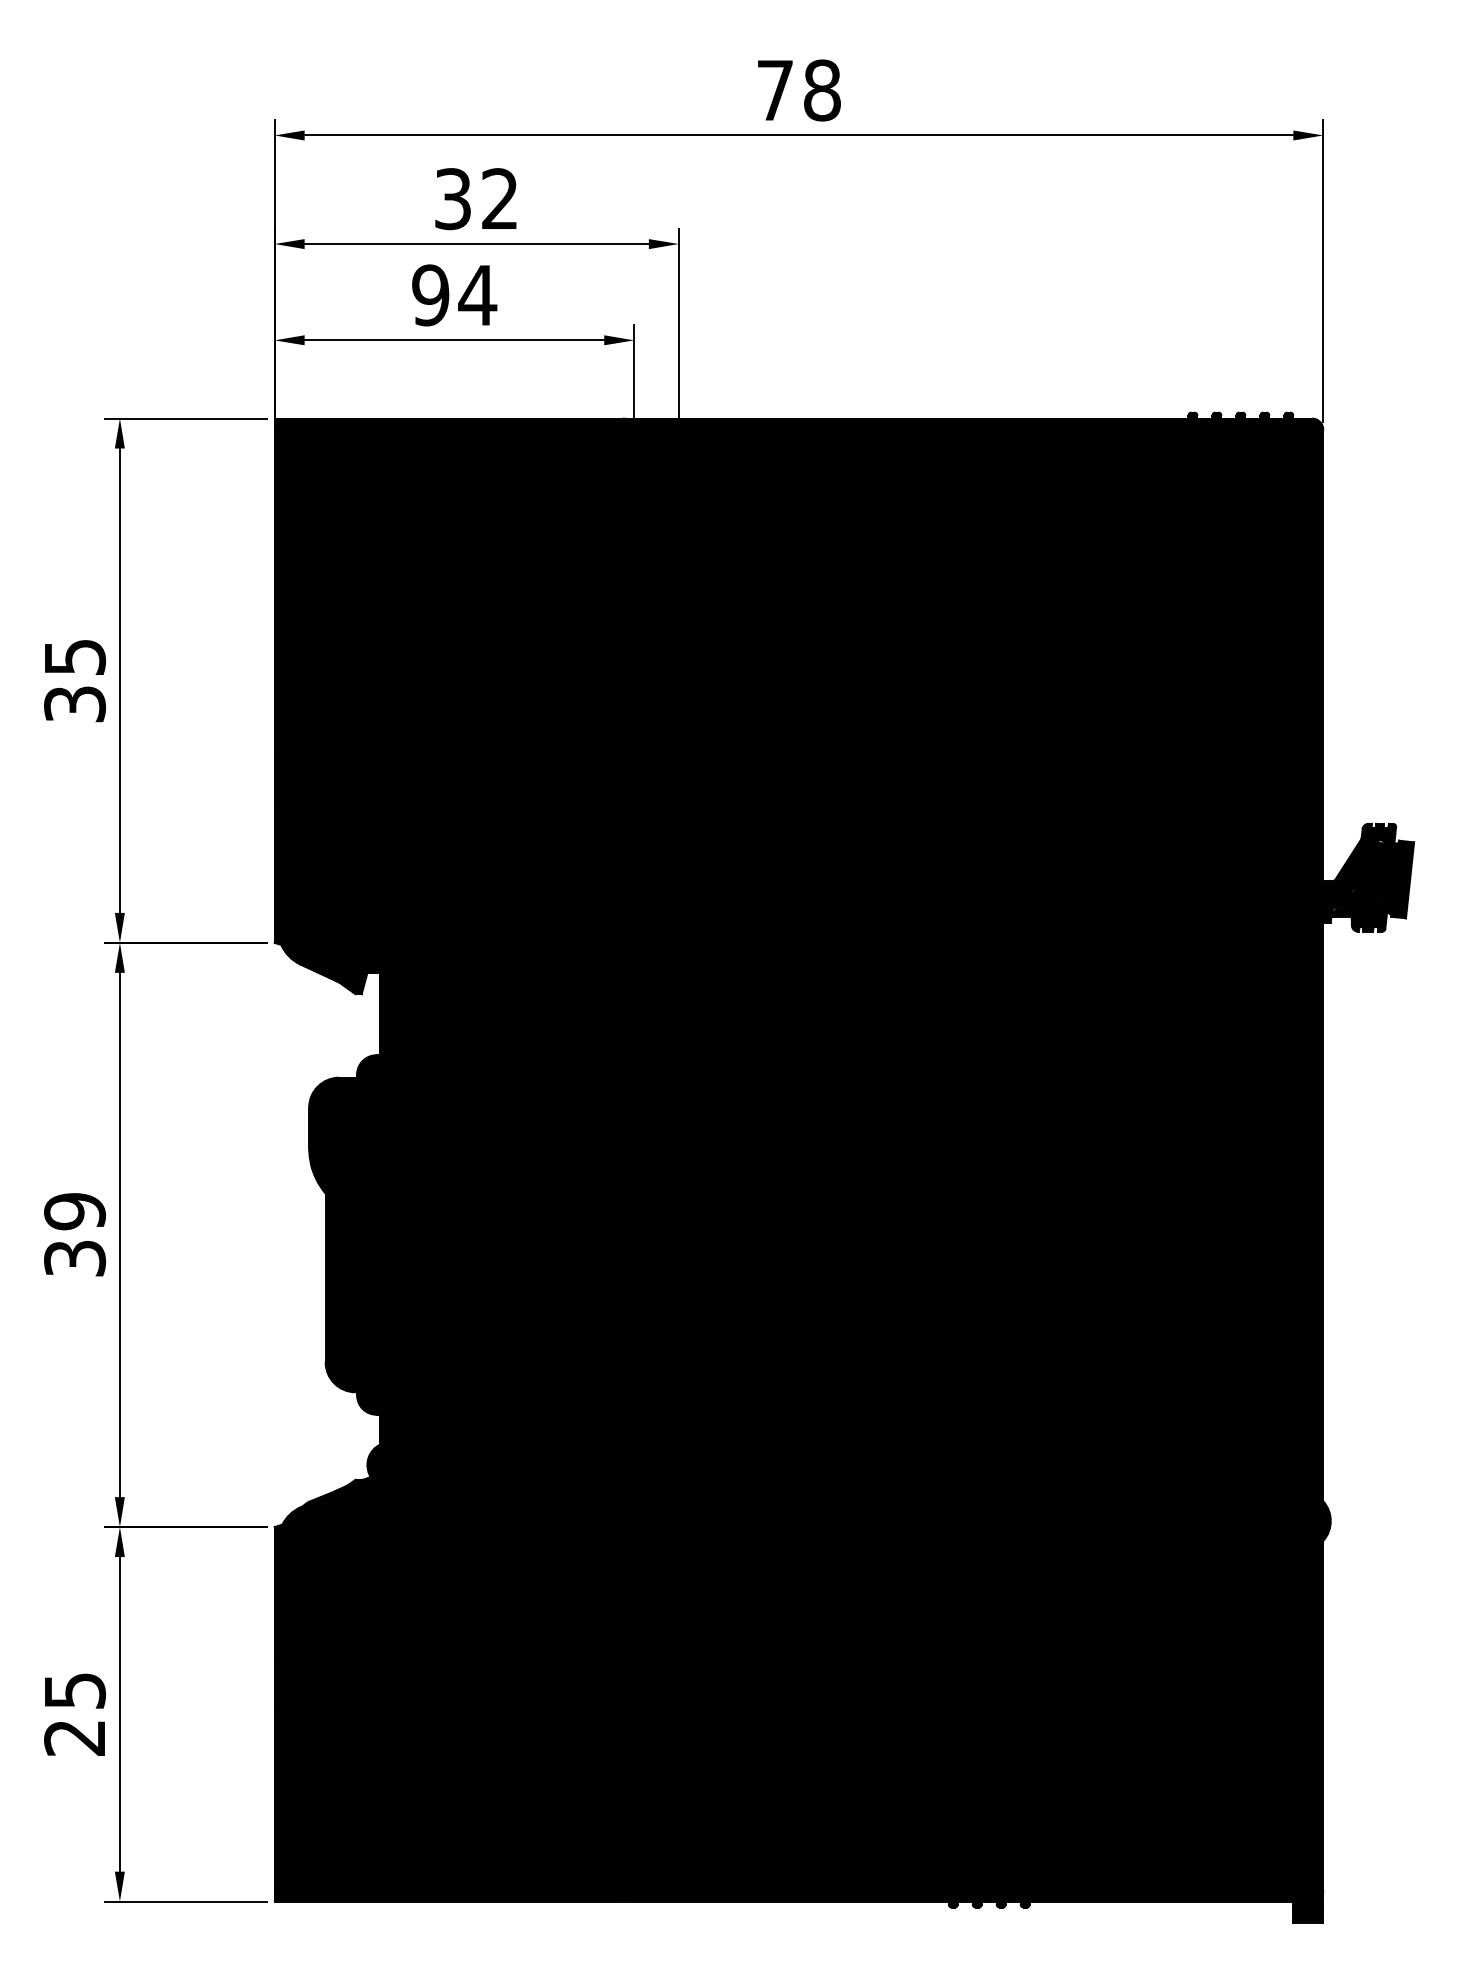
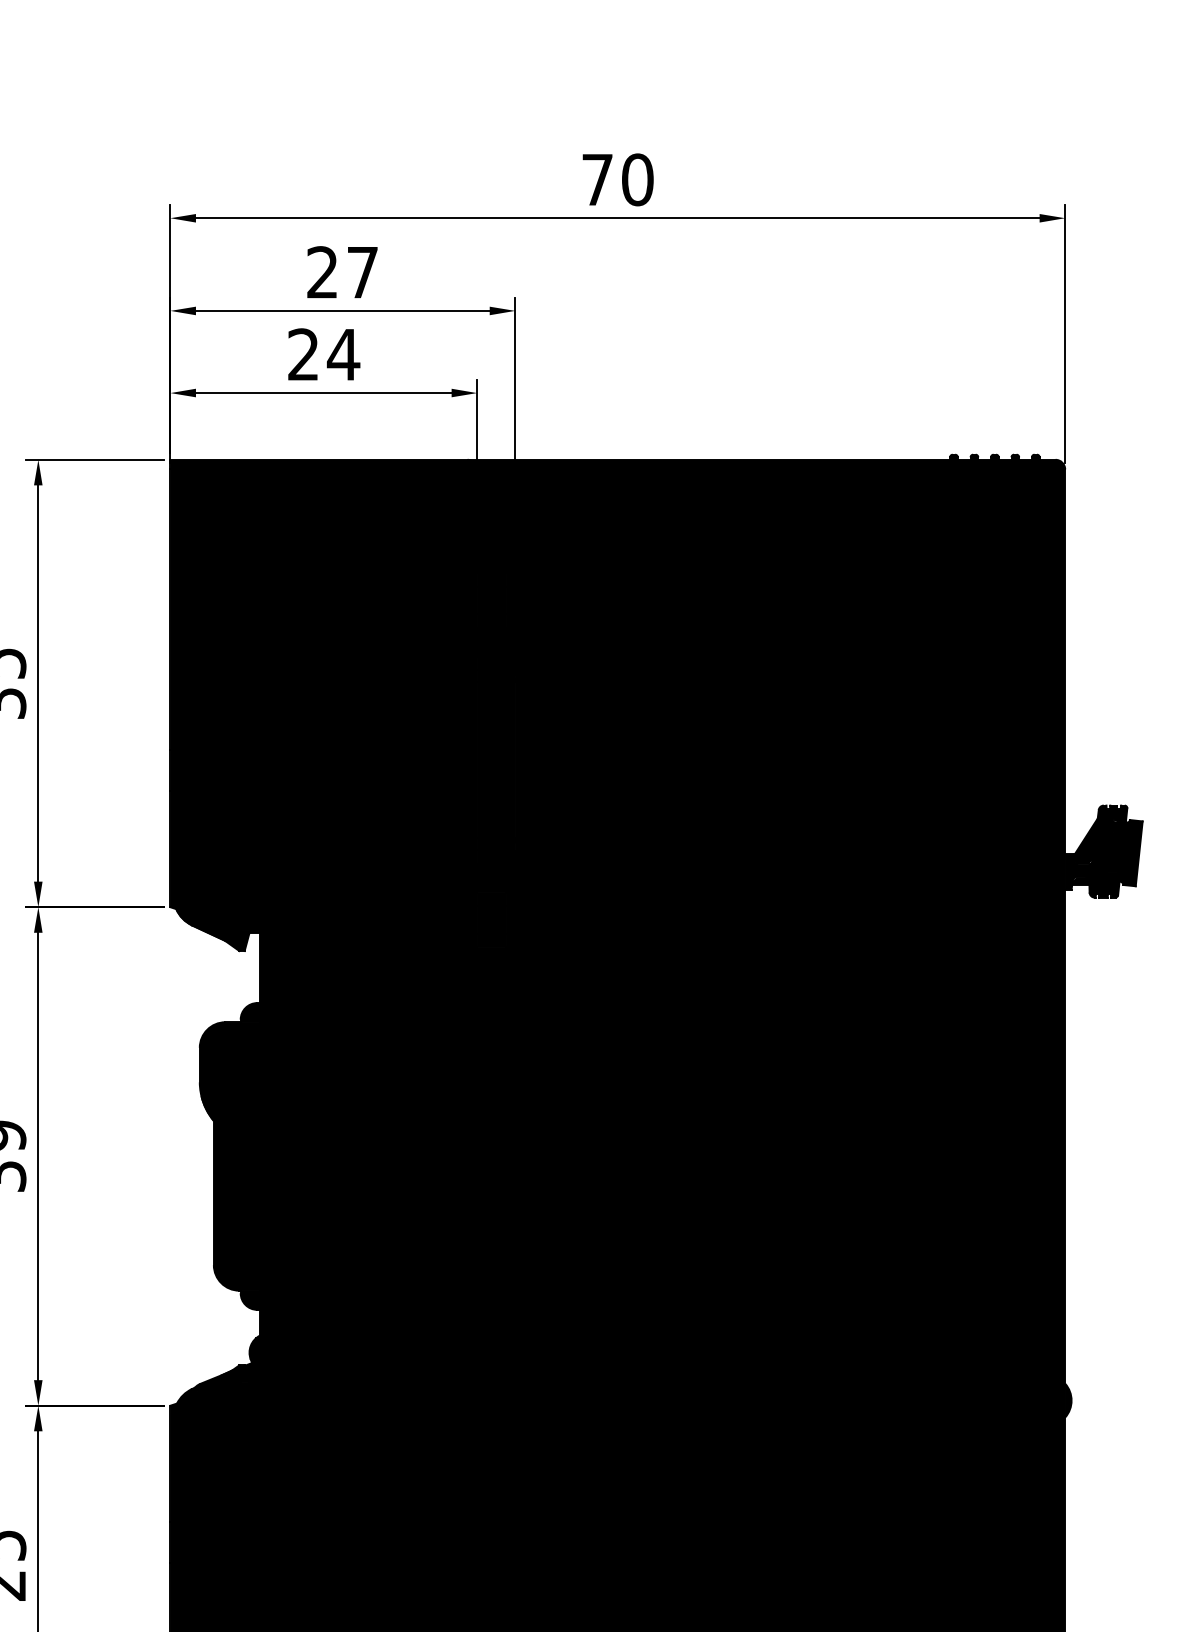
text: (822, 90) -> (637, 179), 78 -> 70
text: (476, 199) -> (342, 272), 32 -> 27
text: (430, 295) -> (303, 354), 94 -> 24

